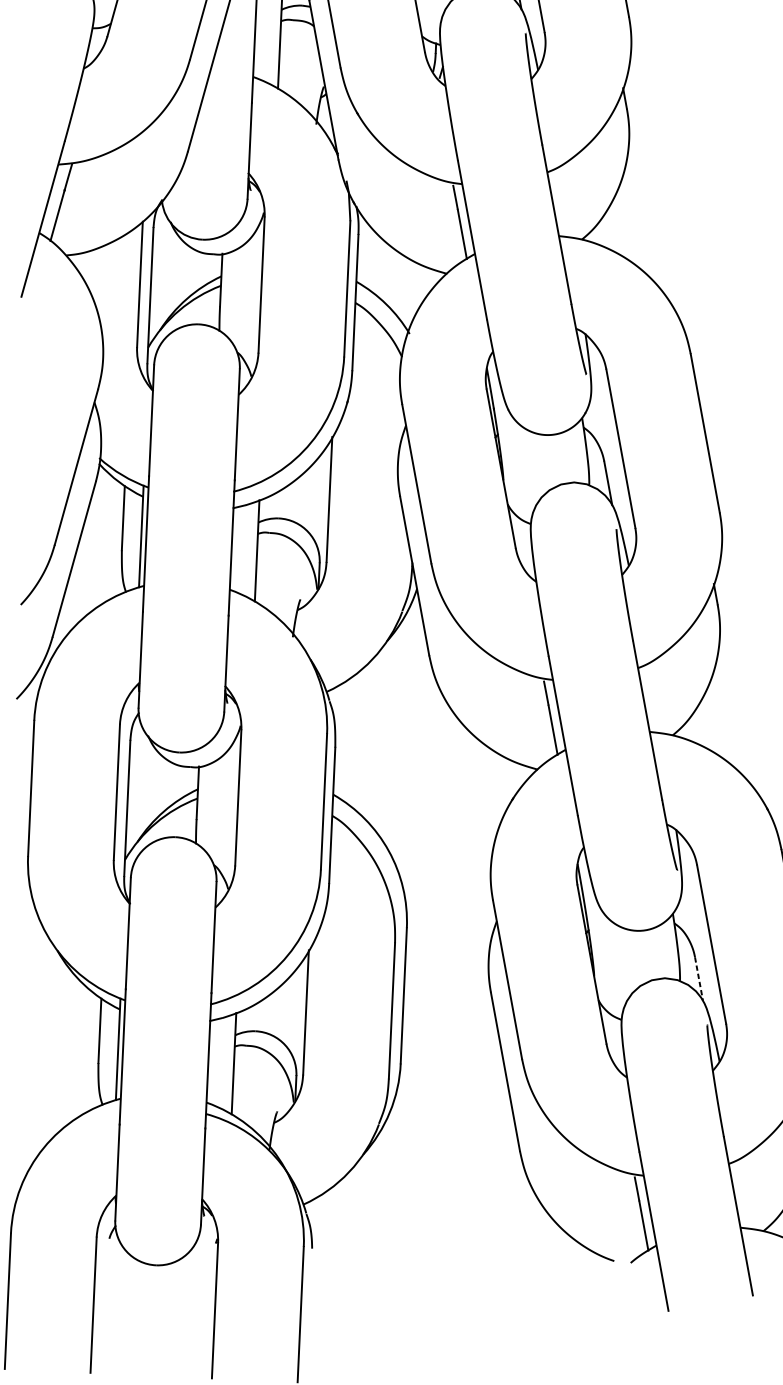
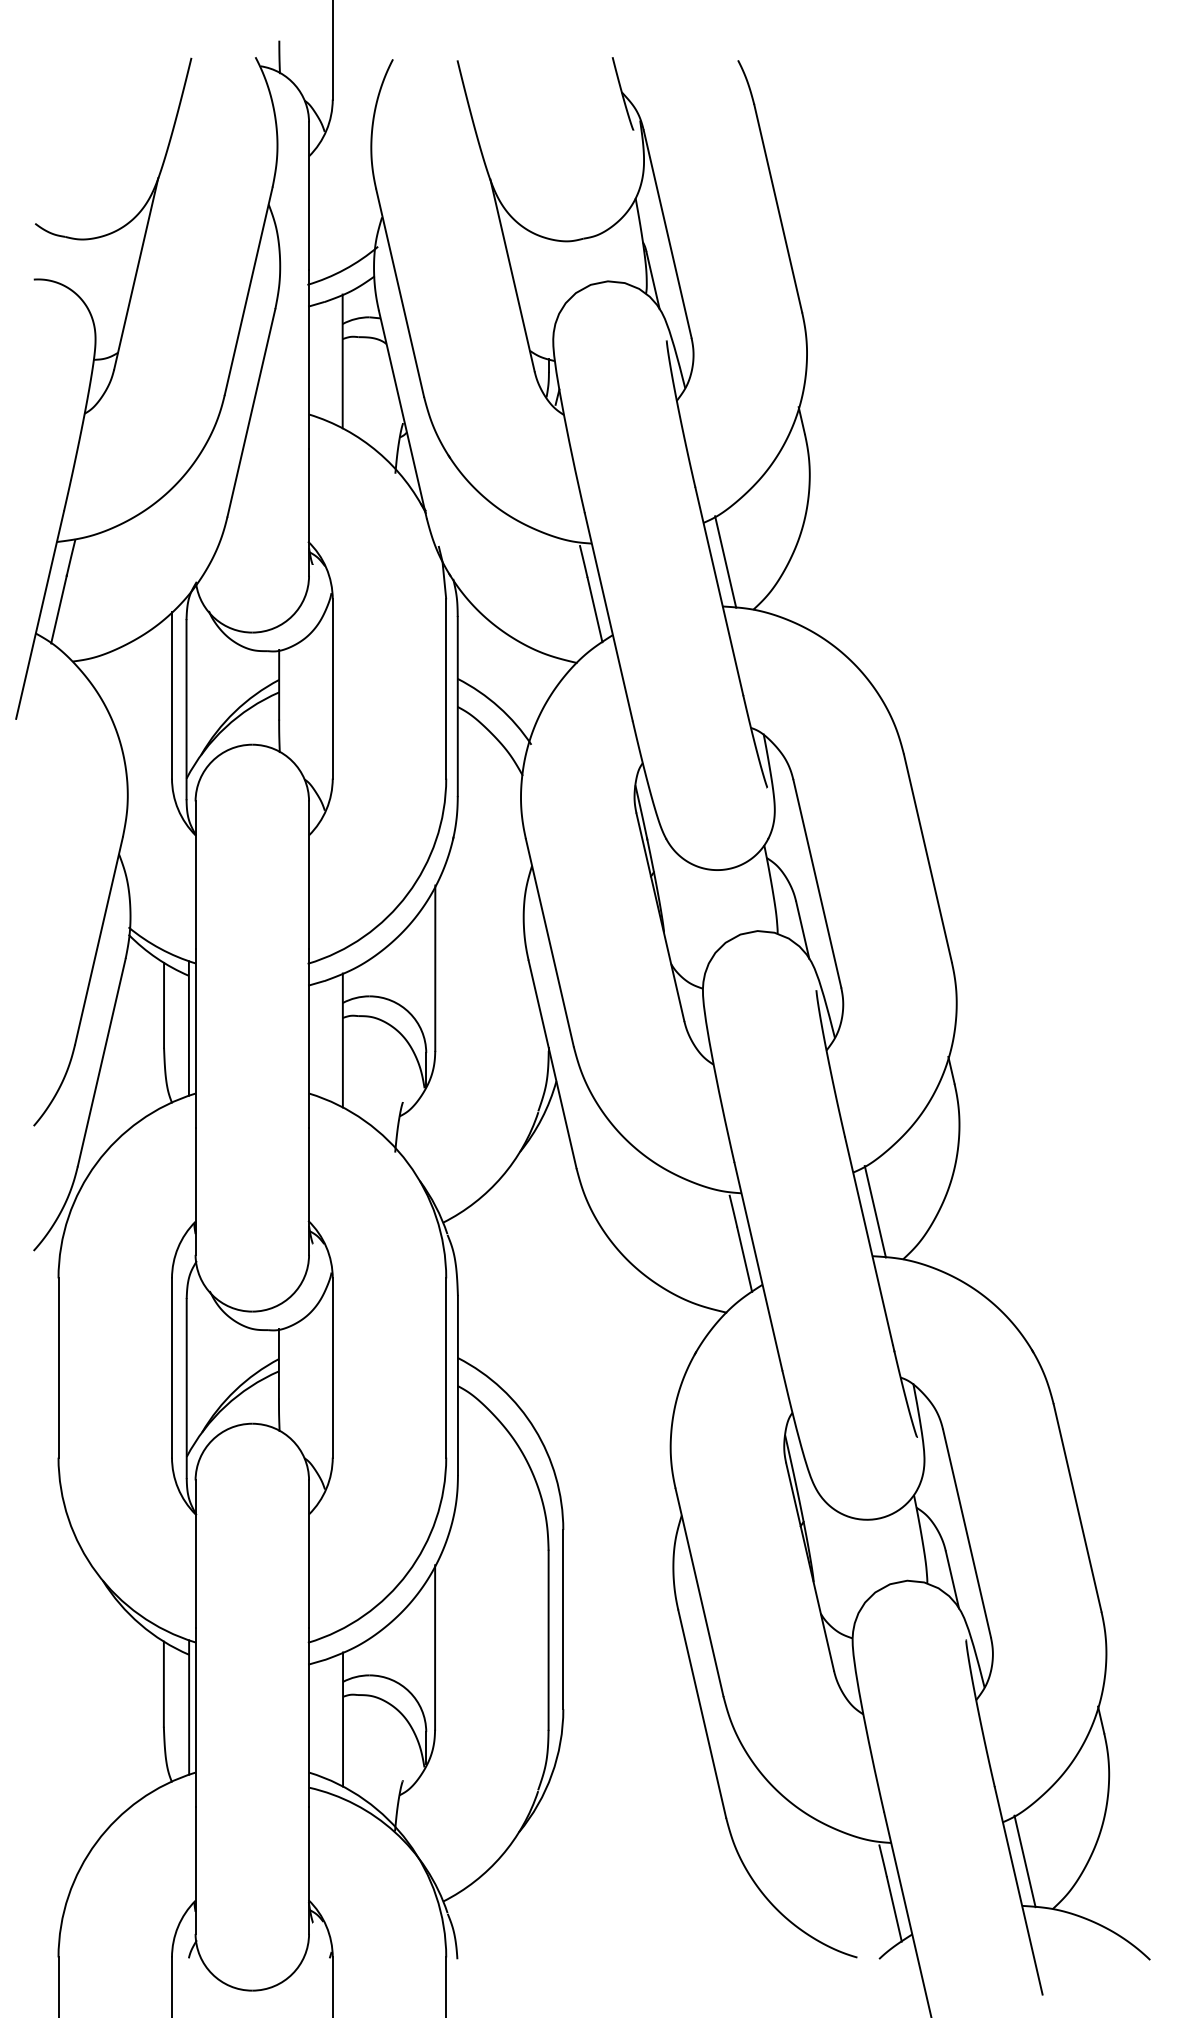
line: (562, 202) -> (725, 561), added
line: (652, 698) -> (874, 1211), added
line: (699, 979) -> (952, 1580), dashed -> solid
line: (743, 1194) -> (1024, 1861), added

